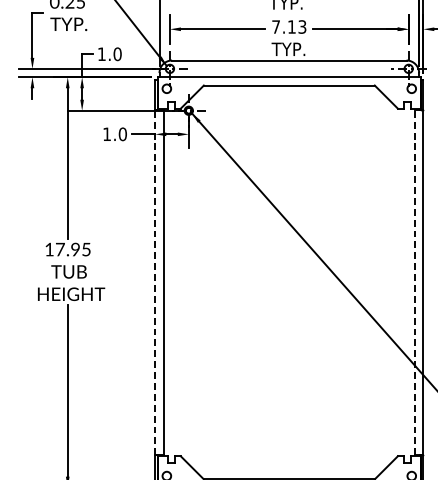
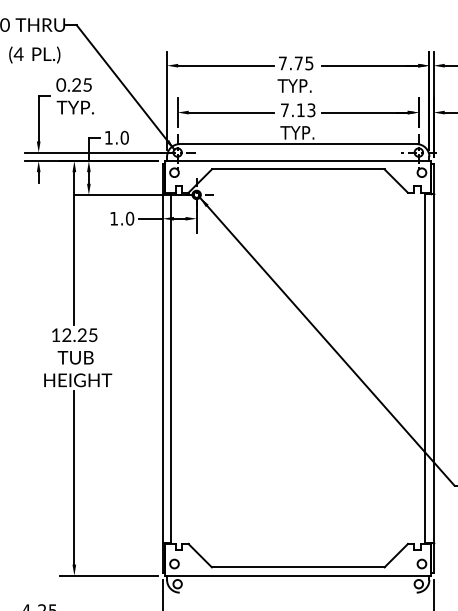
text: (67, 248) -> (74, 334), 17.95 -> 12.25
line: (154, 282) -> (162, 368), dashed -> solid
line: (415, 282) -> (425, 368), dashed -> solid

